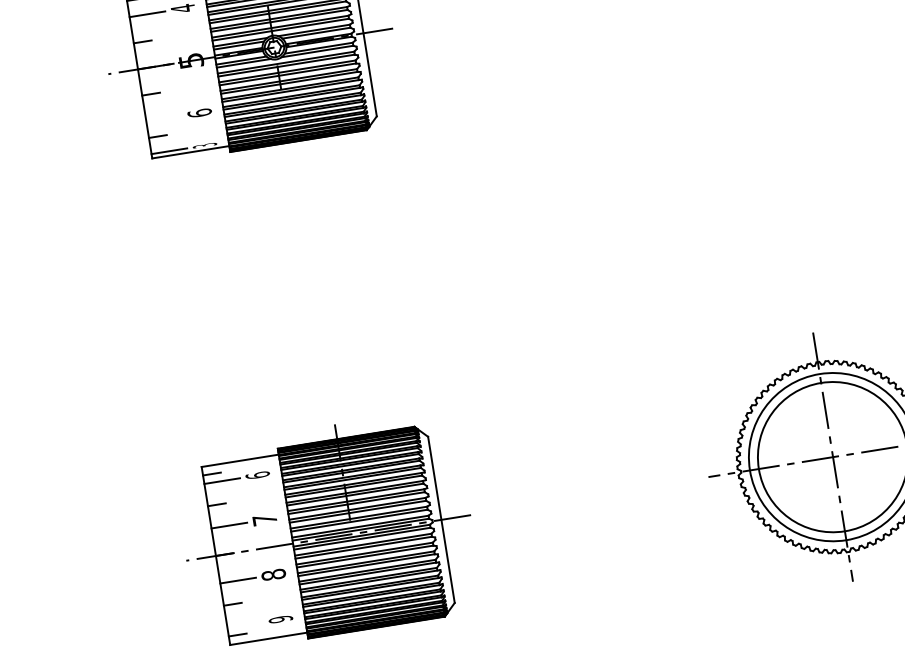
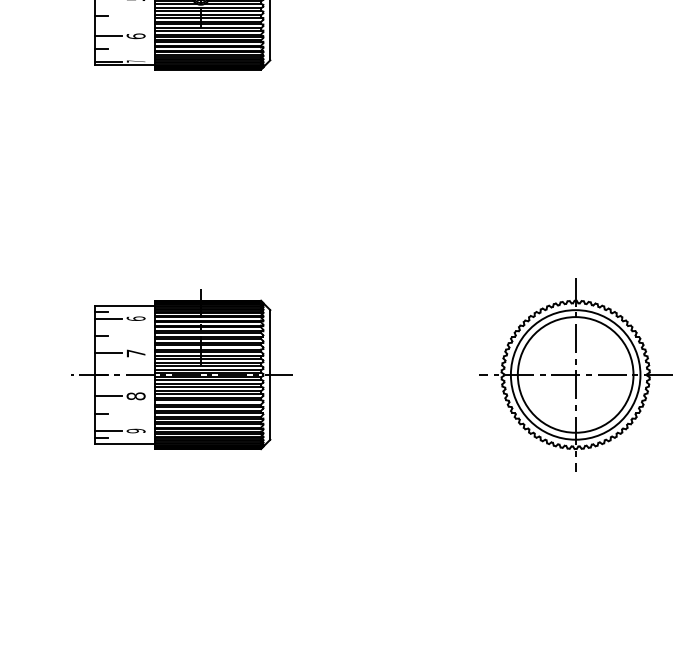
line: (164, 119) -> (108, 36), added
text: (204, 145) -> (135, 61), 3 -> 7
line: (245, 625) -> (108, 431), added

